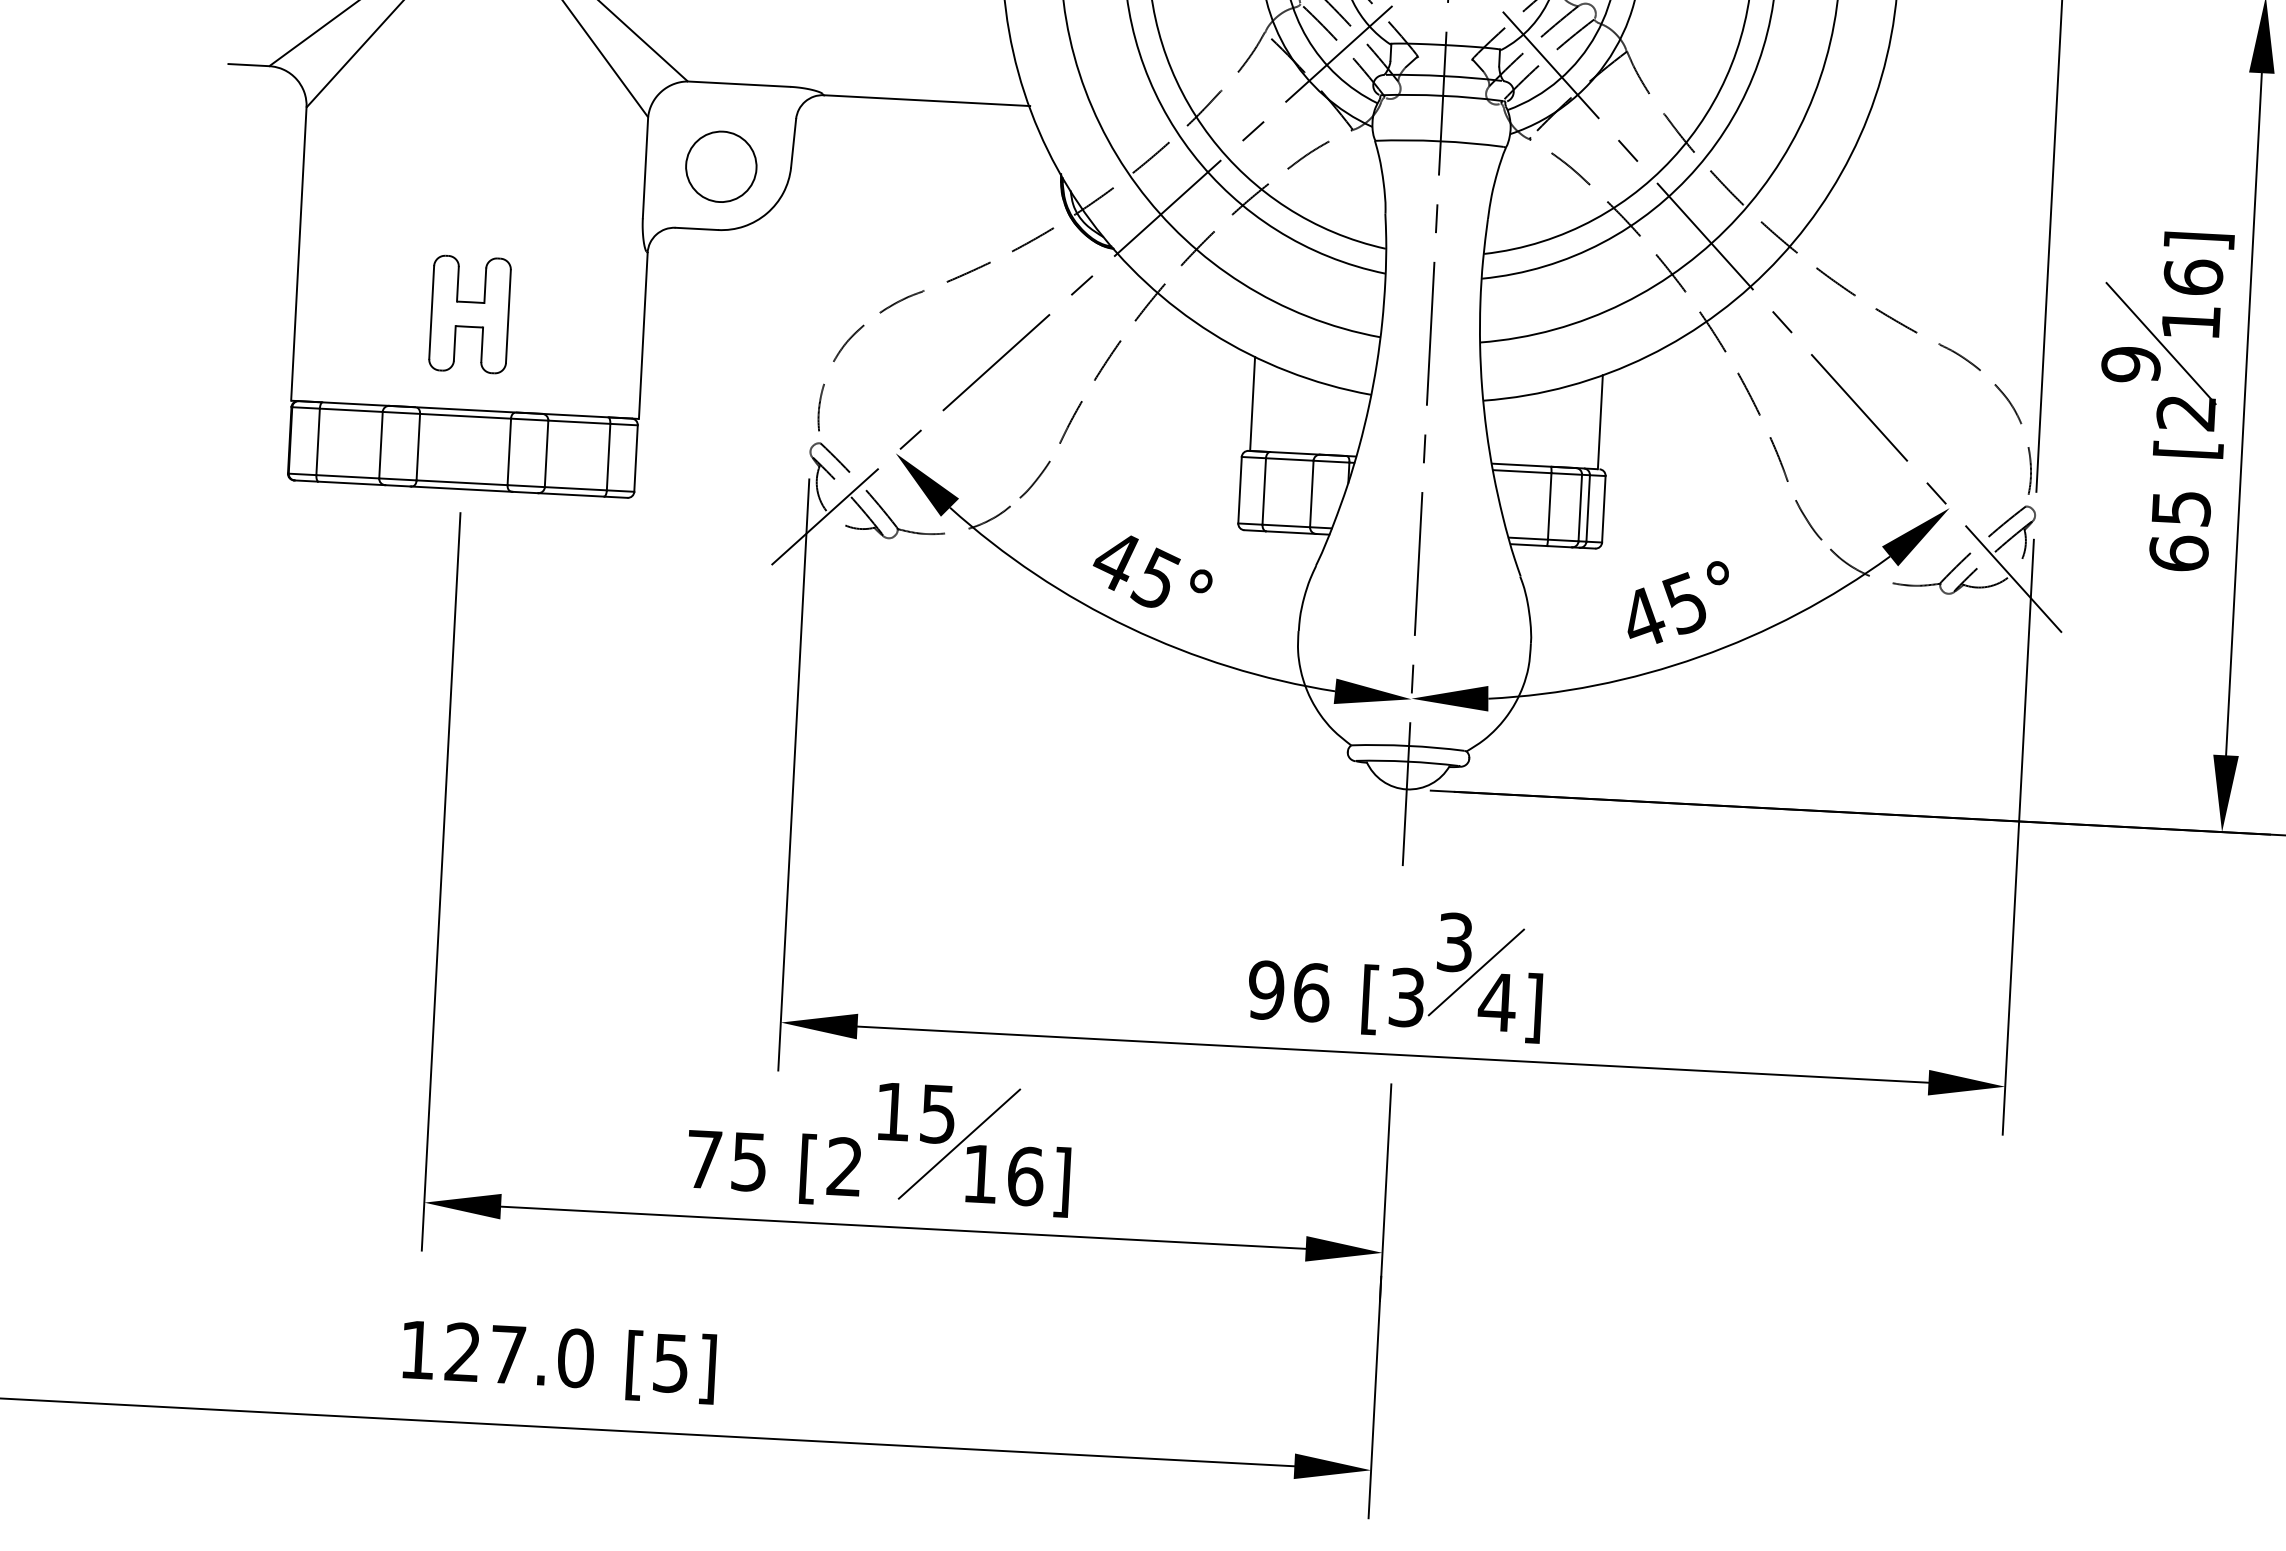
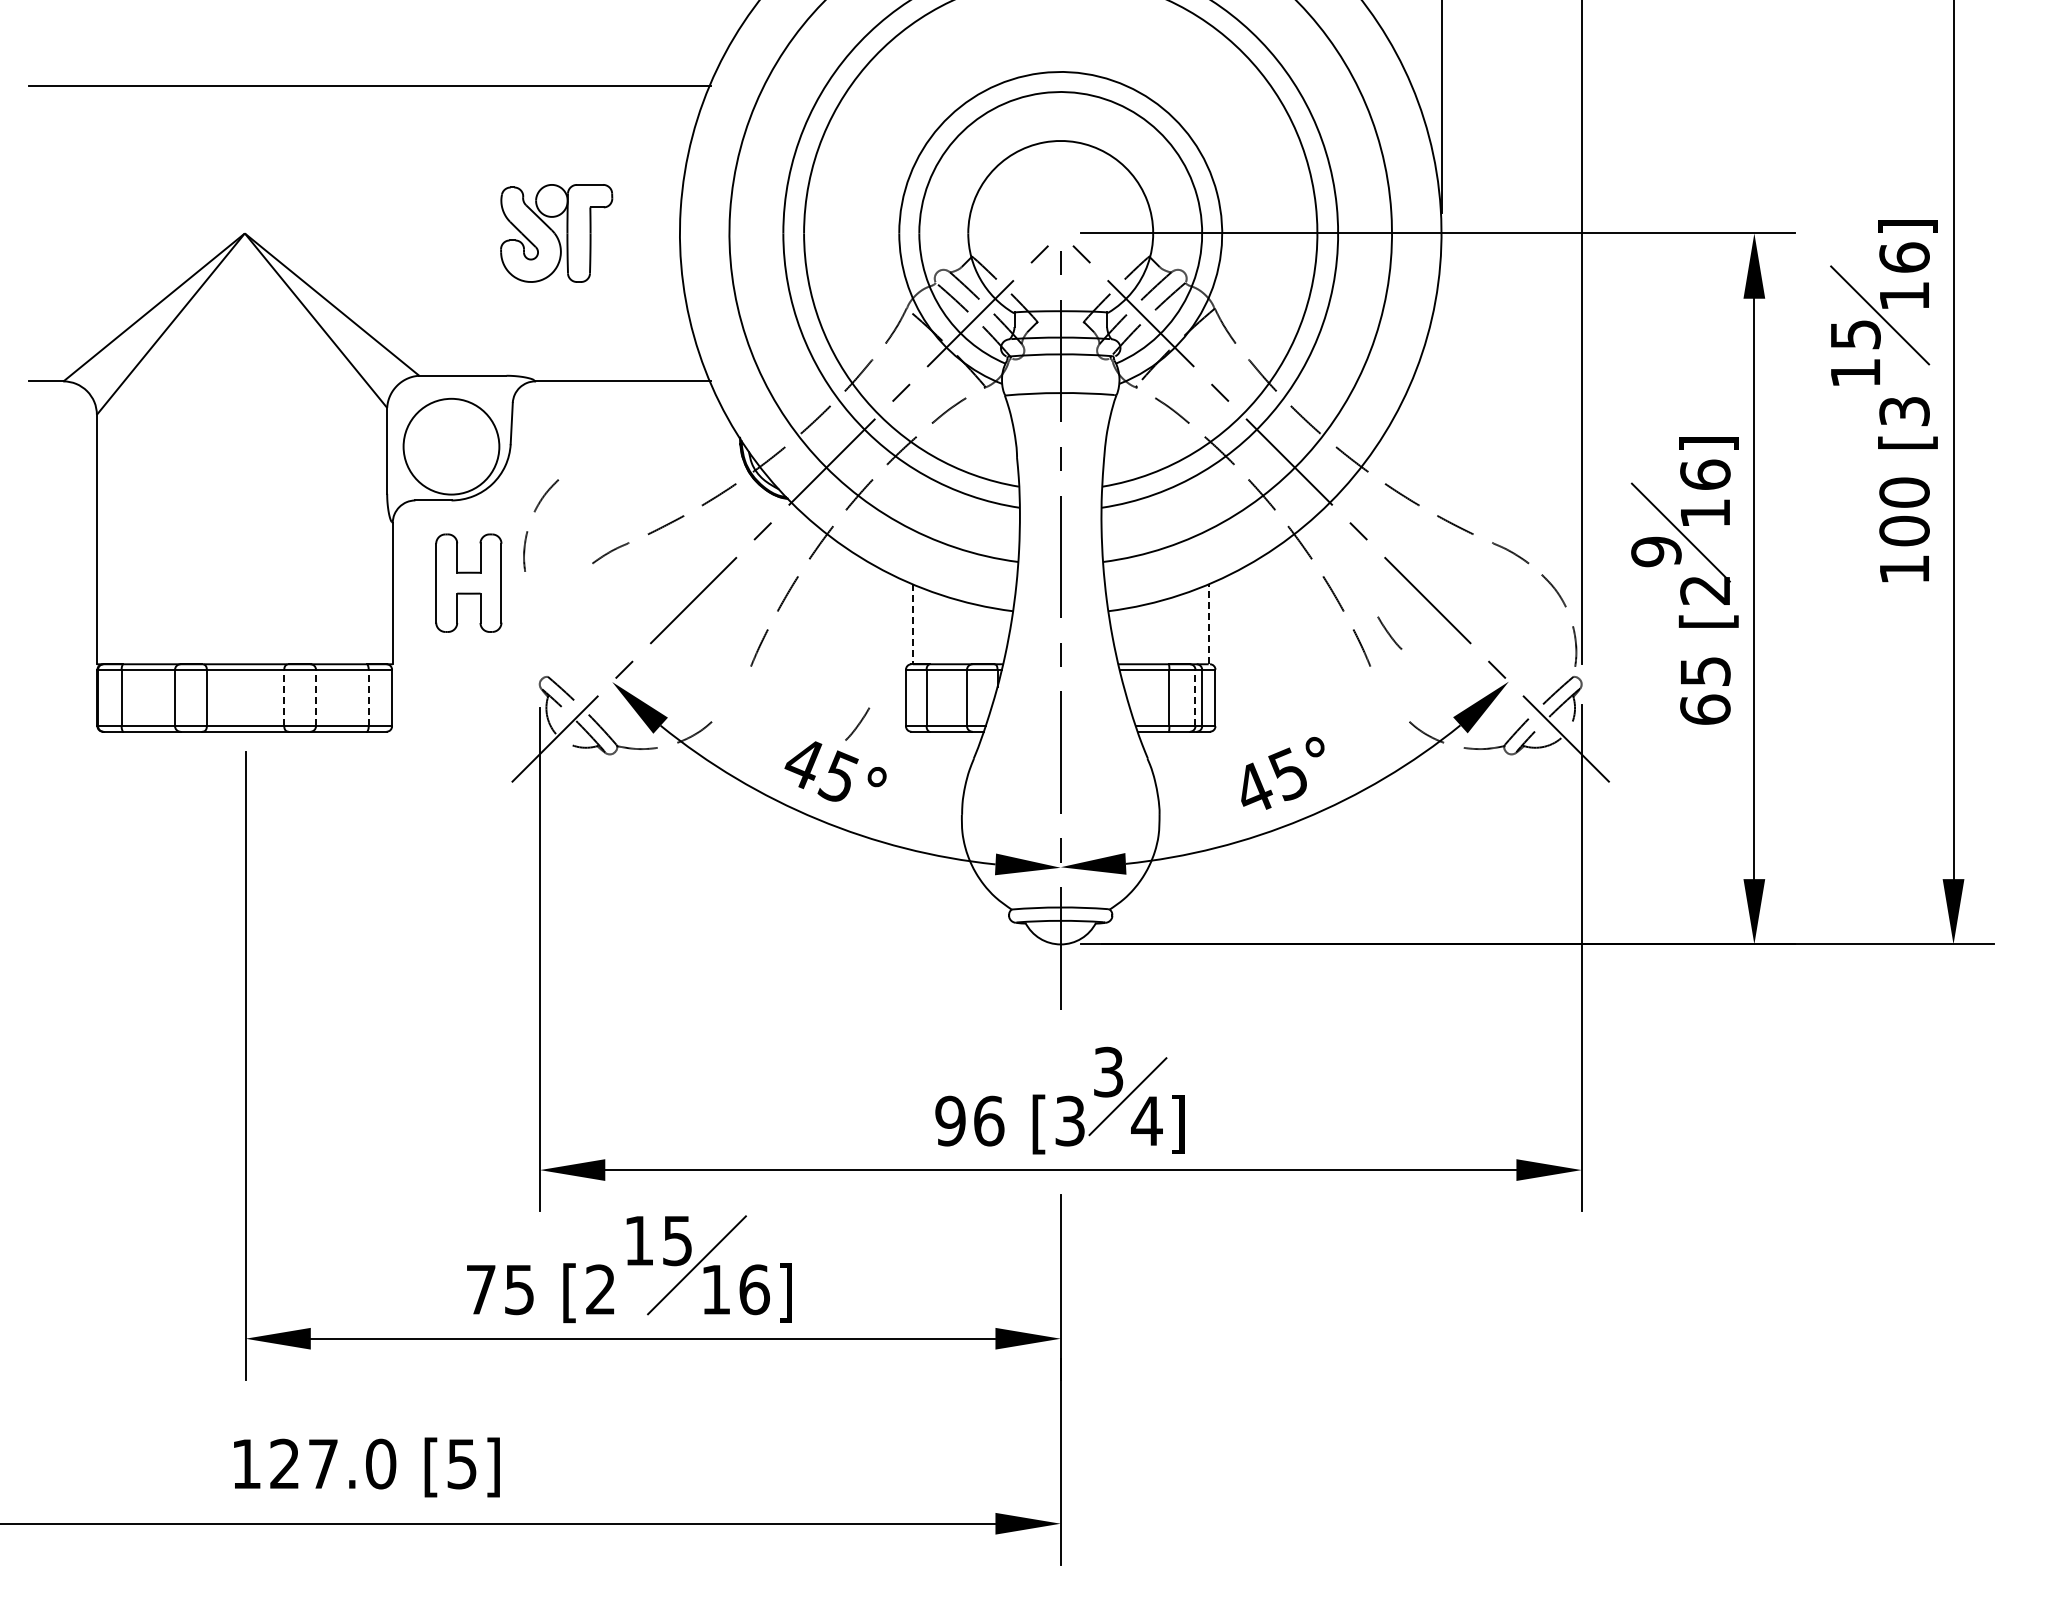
circle: (721, 166) -> (451, 446), size x1.6
part: (469, 313) -> (468, 582), moved
curve: (834, 362) -> (535, 512), moved
line: (1252, 404) -> (912, 624), solid -> dashed
line: (1600, 422) -> (1208, 624), solid -> dashed
line: (509, 451) -> (284, 697), solid -> dashed
line: (546, 453) -> (315, 697), solid -> dashed
line: (608, 456) -> (368, 697), solid -> dashed
curve: (1036, 478) -> (858, 723), moved
line: (1580, 507) -> (1195, 697), solid -> dashed
curve: (1808, 519) -> (1389, 632), moved

